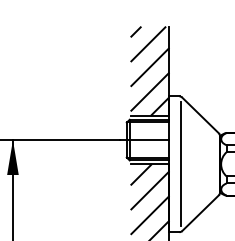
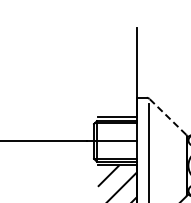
hatch: (149, 70) -> (116, 71), removed
line: (200, 115) -> (167, 116), solid -> dashed

